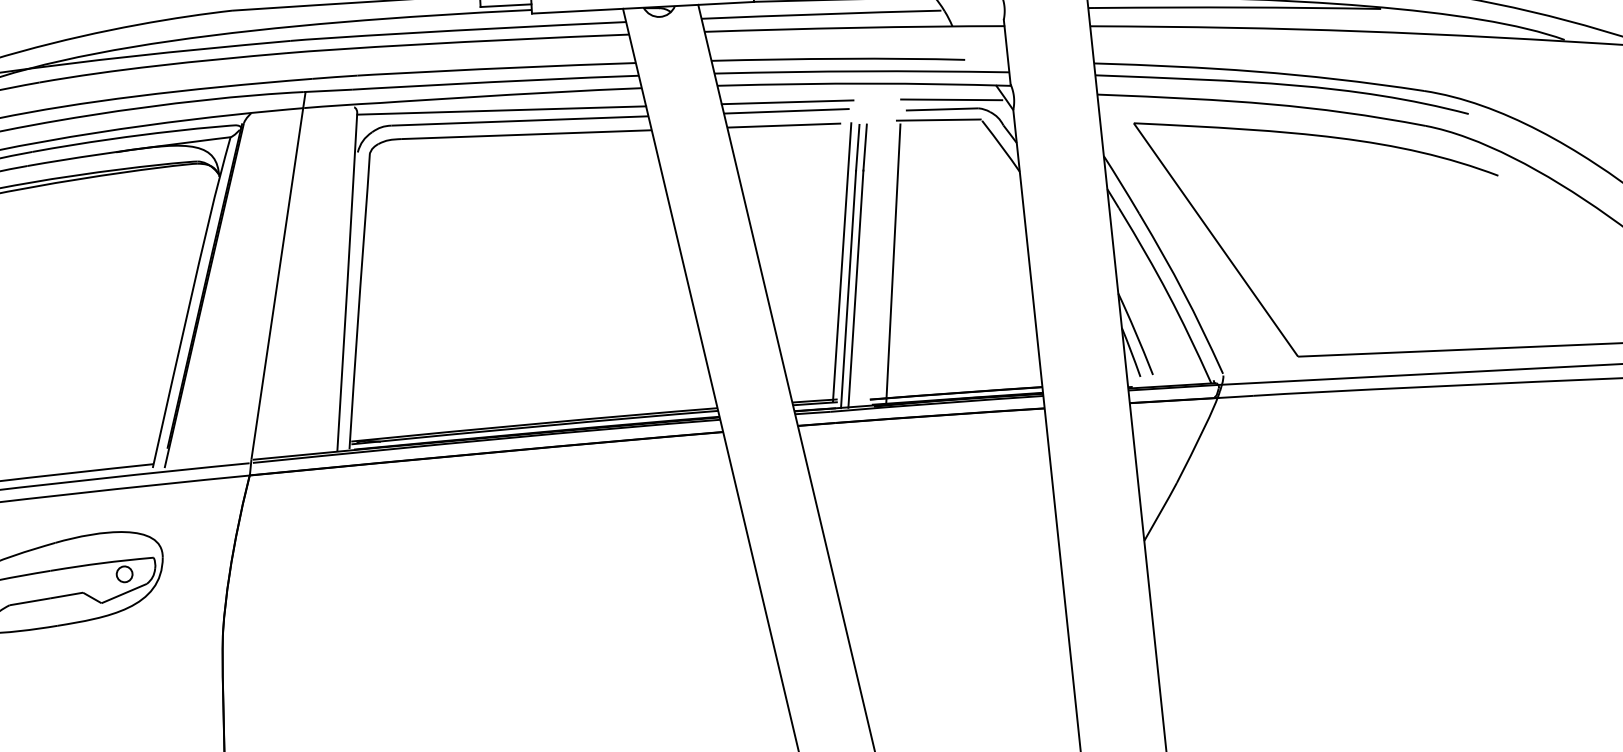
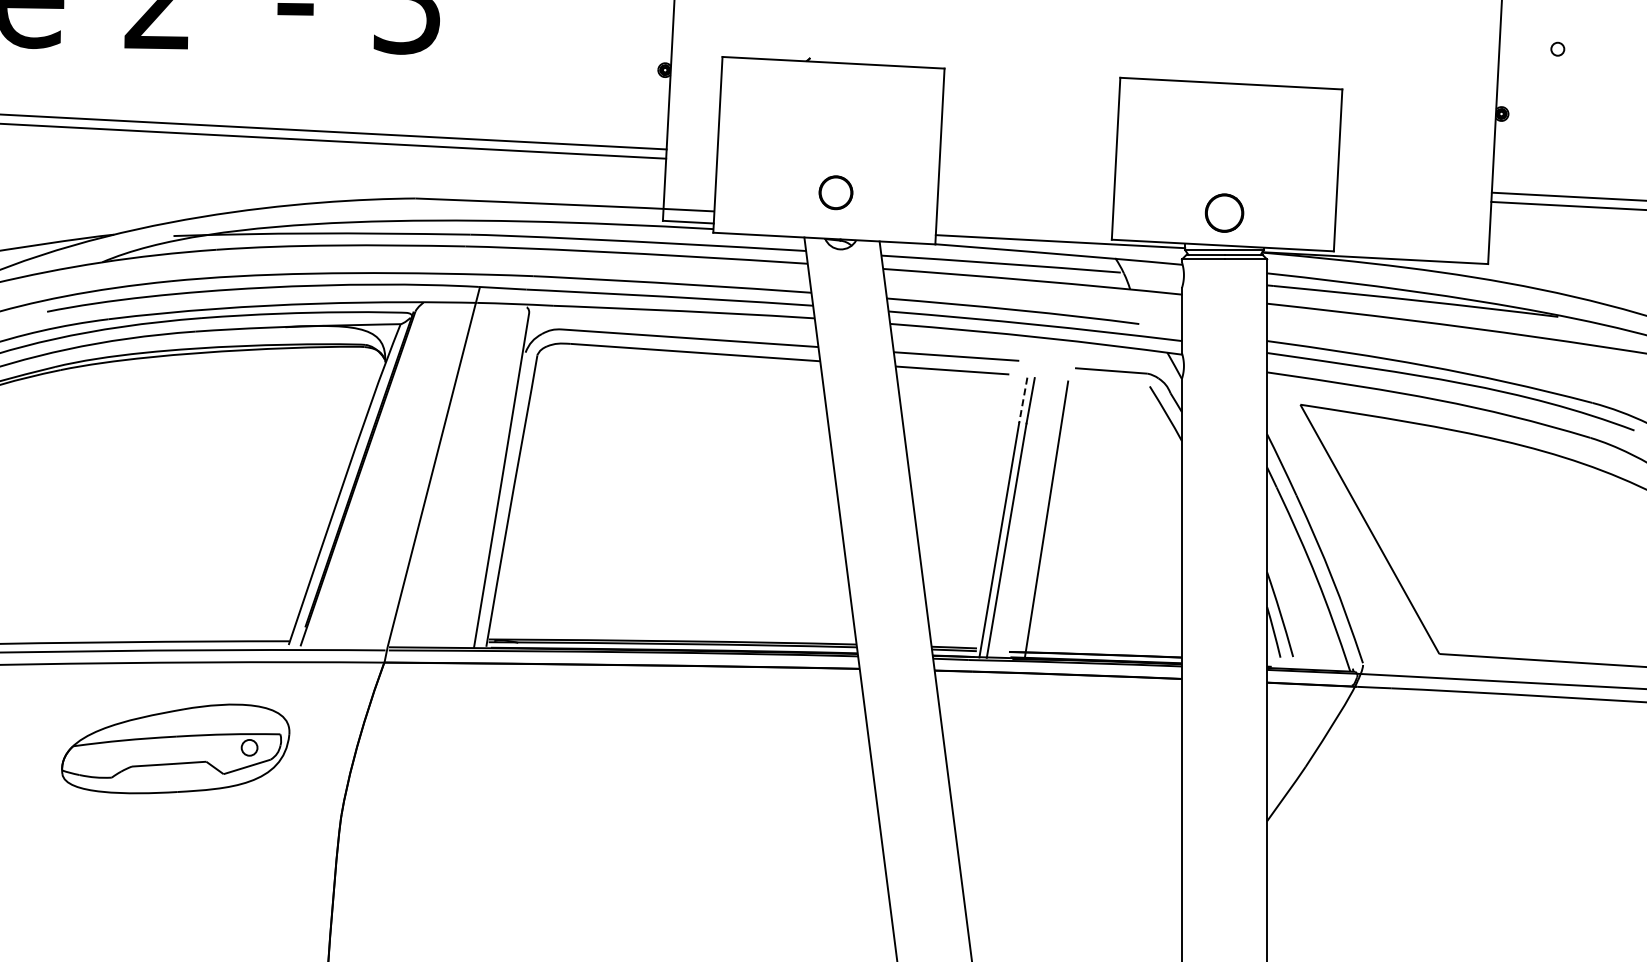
line: (951, 99) -> (1121, 362), removed
line: (786, 102) -> (957, 347), removed
line: (502, 110) -> (673, 325), removed
line: (938, 119) -> (1106, 380), removed
line: (857, 148) -> (1023, 400), solid -> dashed
line: (841, 262) -> (995, 512), removed

